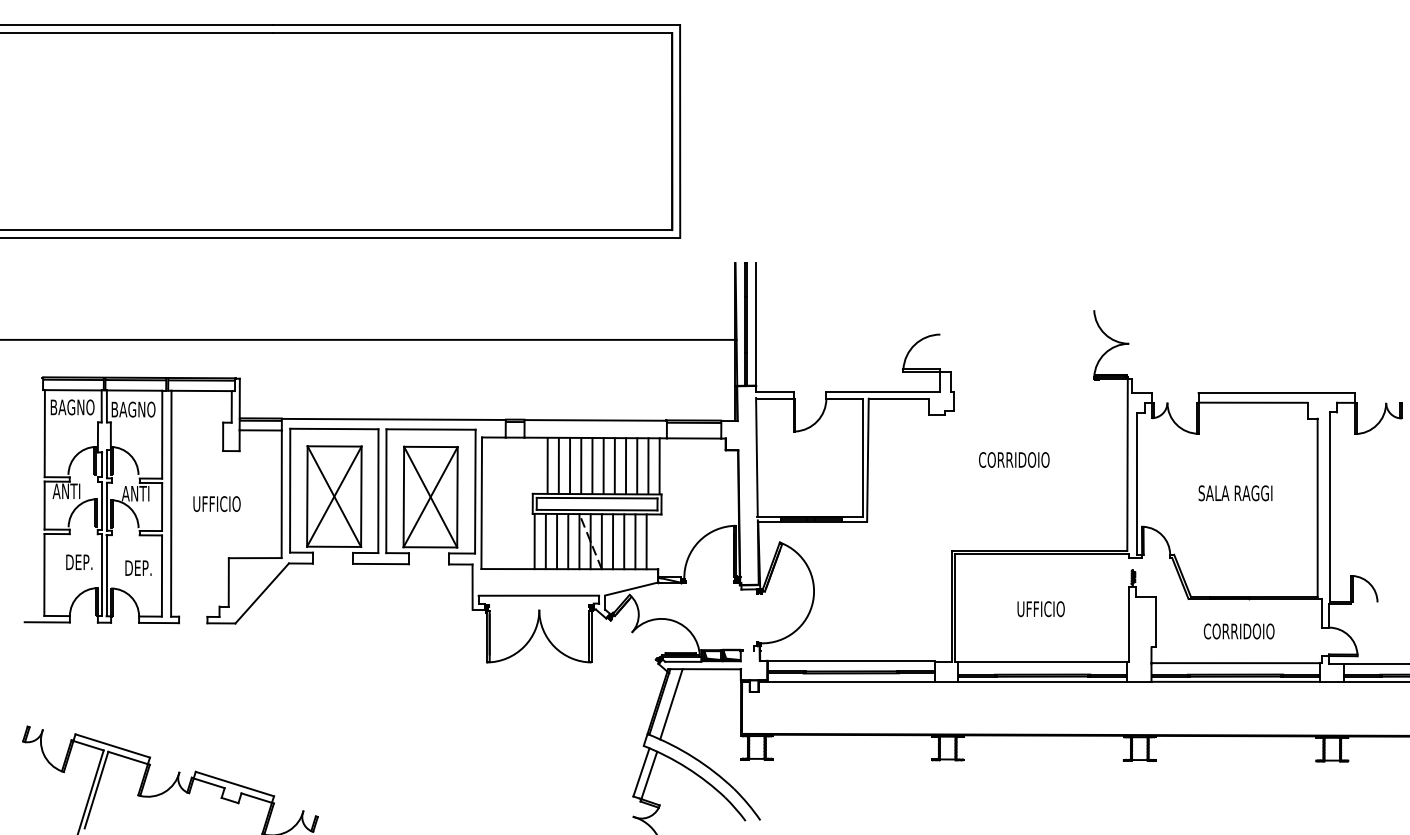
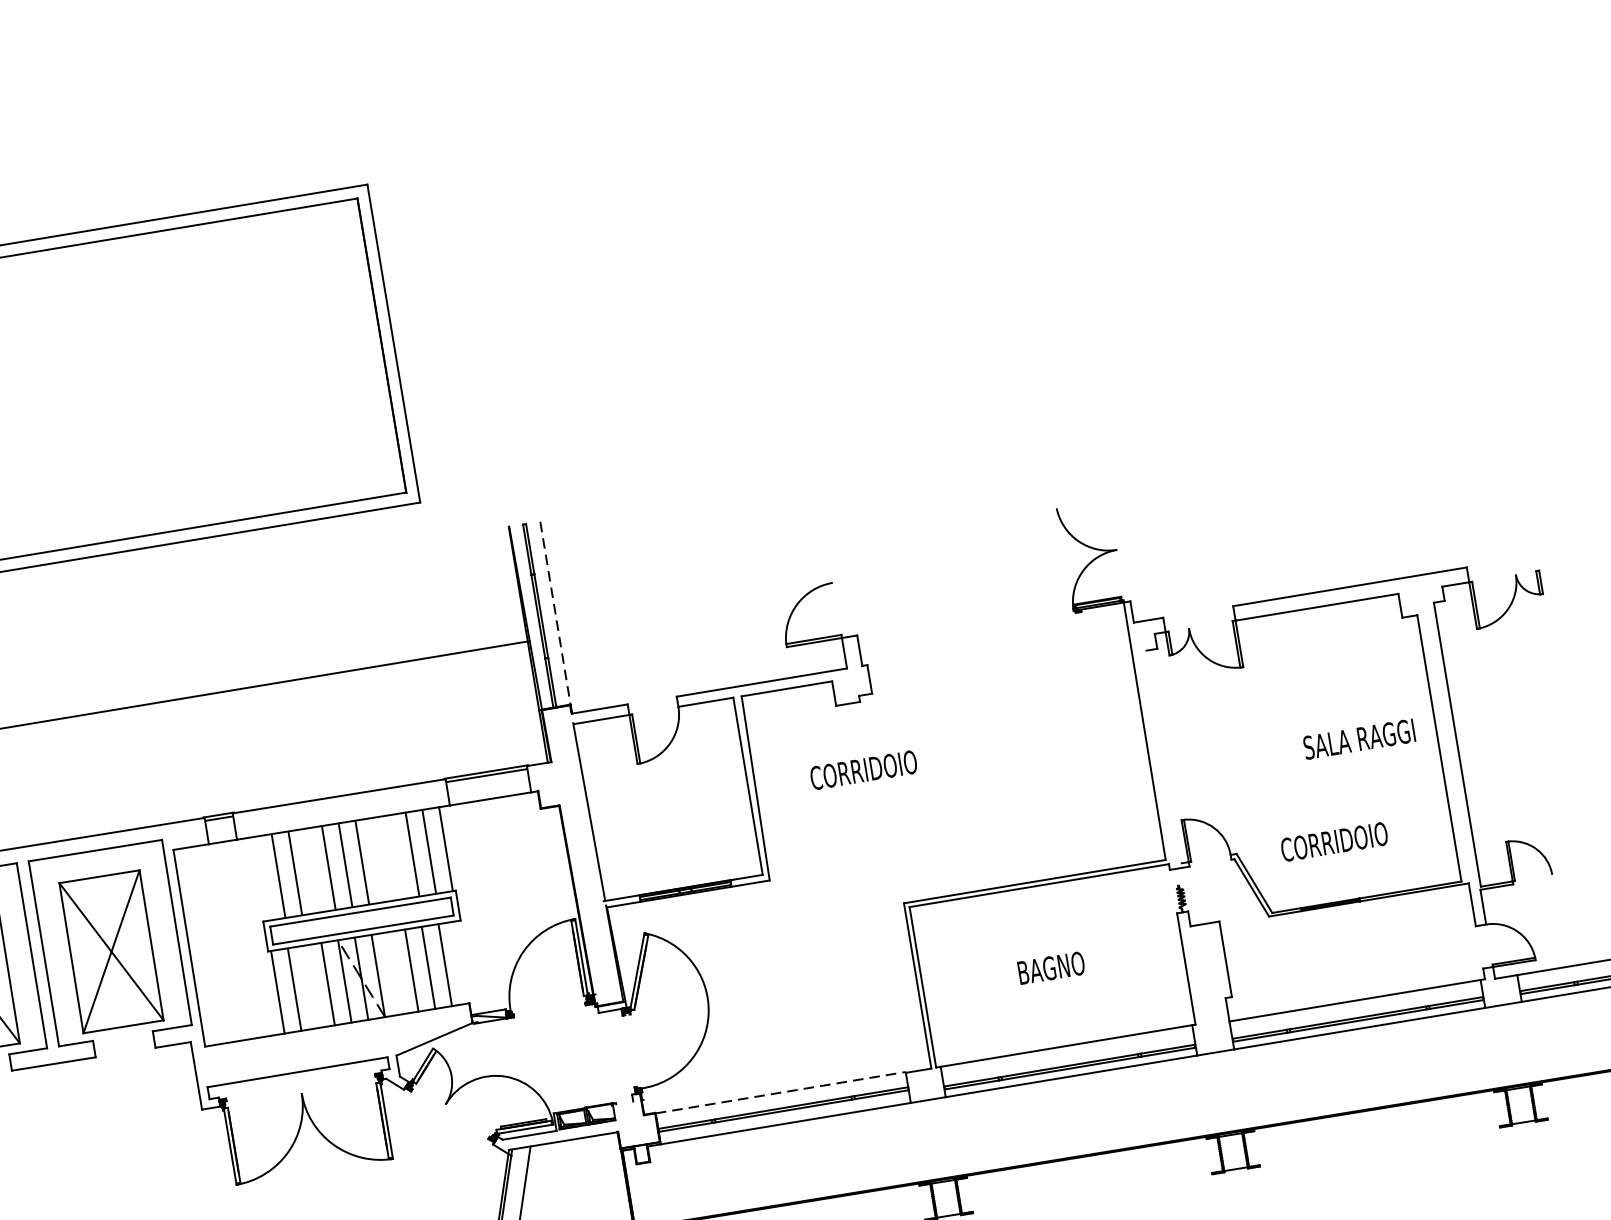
line: (756, 325) -> (555, 614), solid -> dashed
text: (1014, 459) -> (863, 769), moved
line: (570, 465) -> (312, 869), removed
line: (614, 465) -> (378, 859), removed
line: (626, 465) -> (396, 856), removed
line: (1137, 483) -> (1164, 756), removed
text: (1235, 493) -> (1359, 739), moved
line: (557, 541) -> (311, 986), removed
line: (613, 541) -> (395, 972), removed
text: (1040, 609) -> (1050, 968), UFFICIO -> BAGNO
text: (1238, 631) -> (1333, 842), moved
line: (851, 661) -> (780, 1093), solid -> dashed

